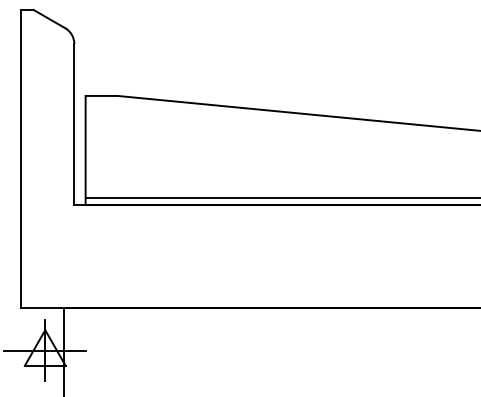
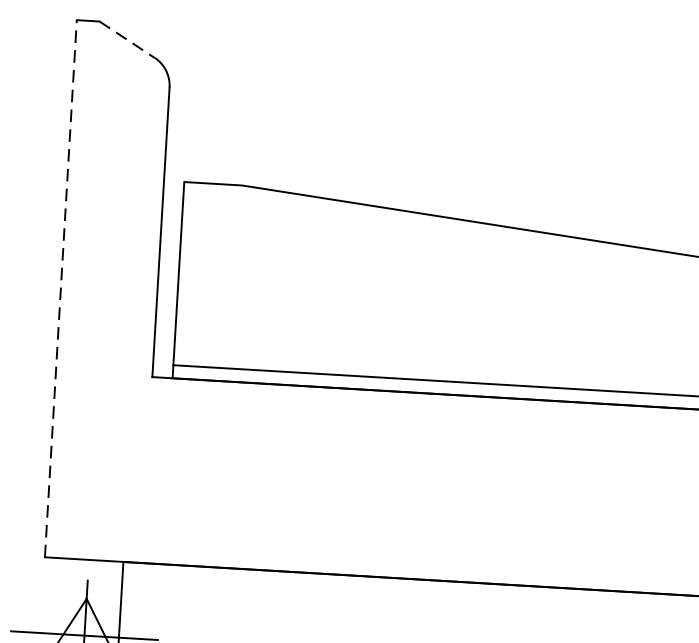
line: (49, 19) -> (127, 40), solid -> dashed
line: (20, 158) -> (60, 287), solid -> dashed

